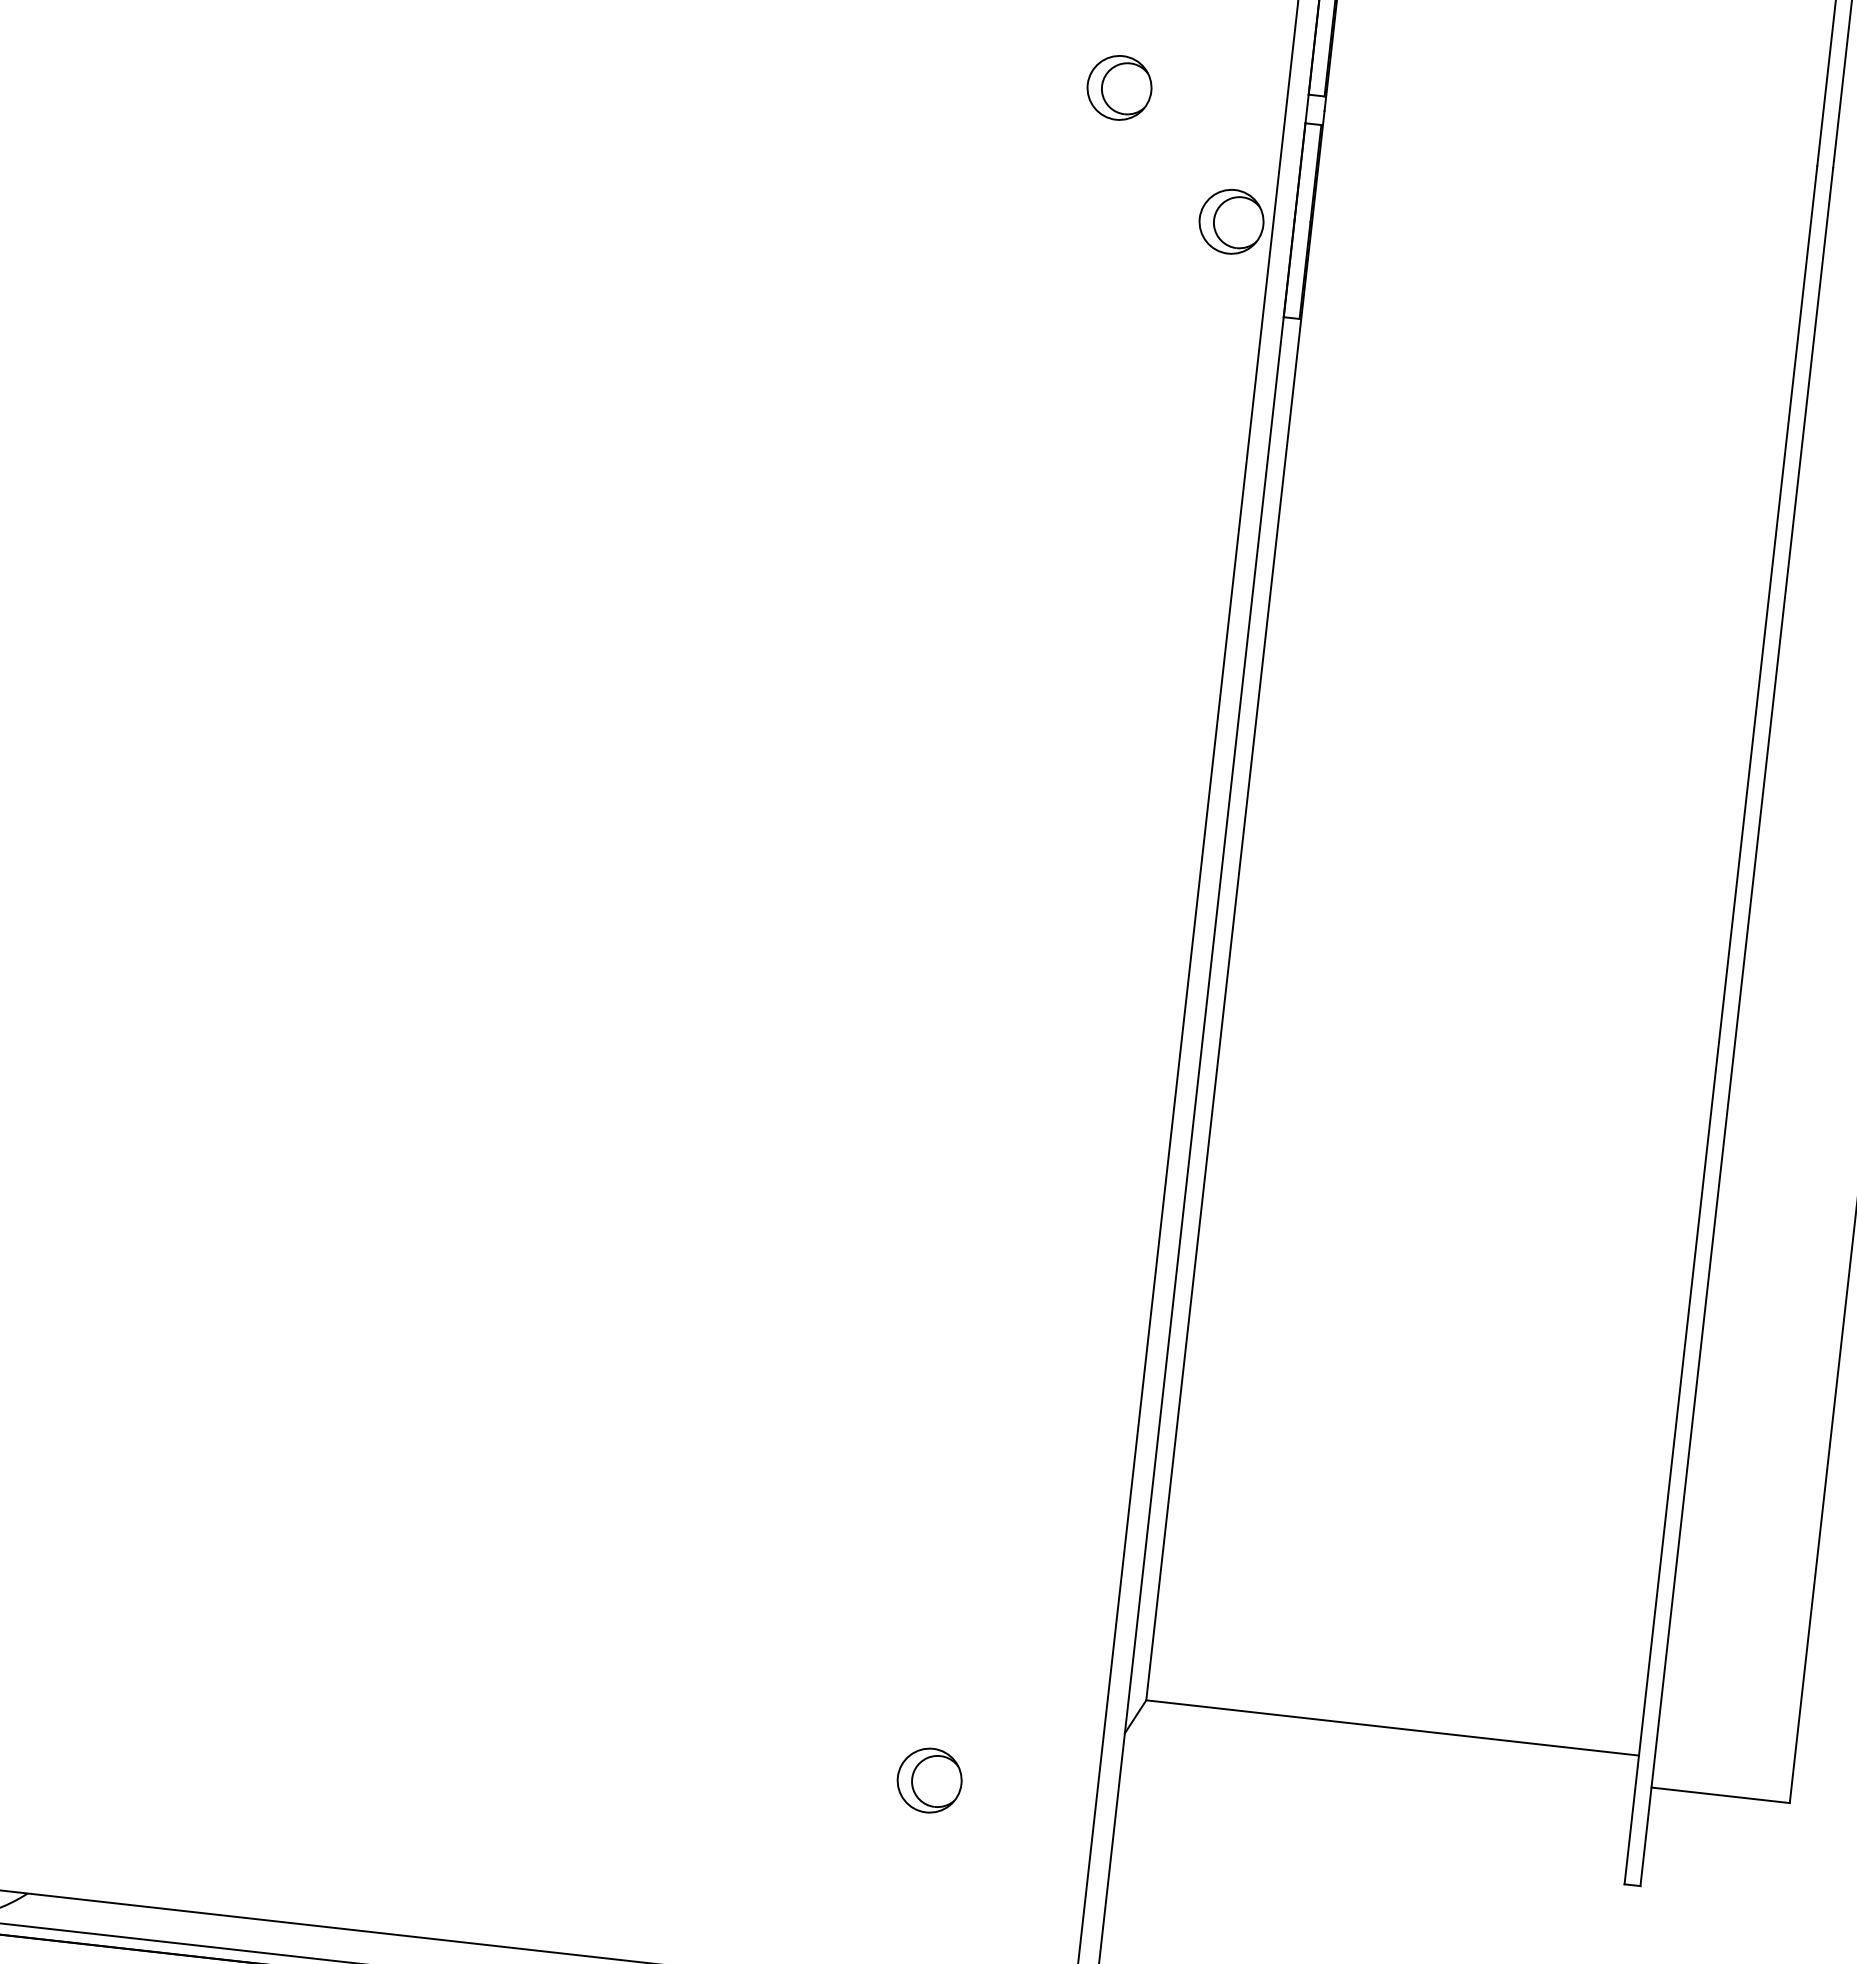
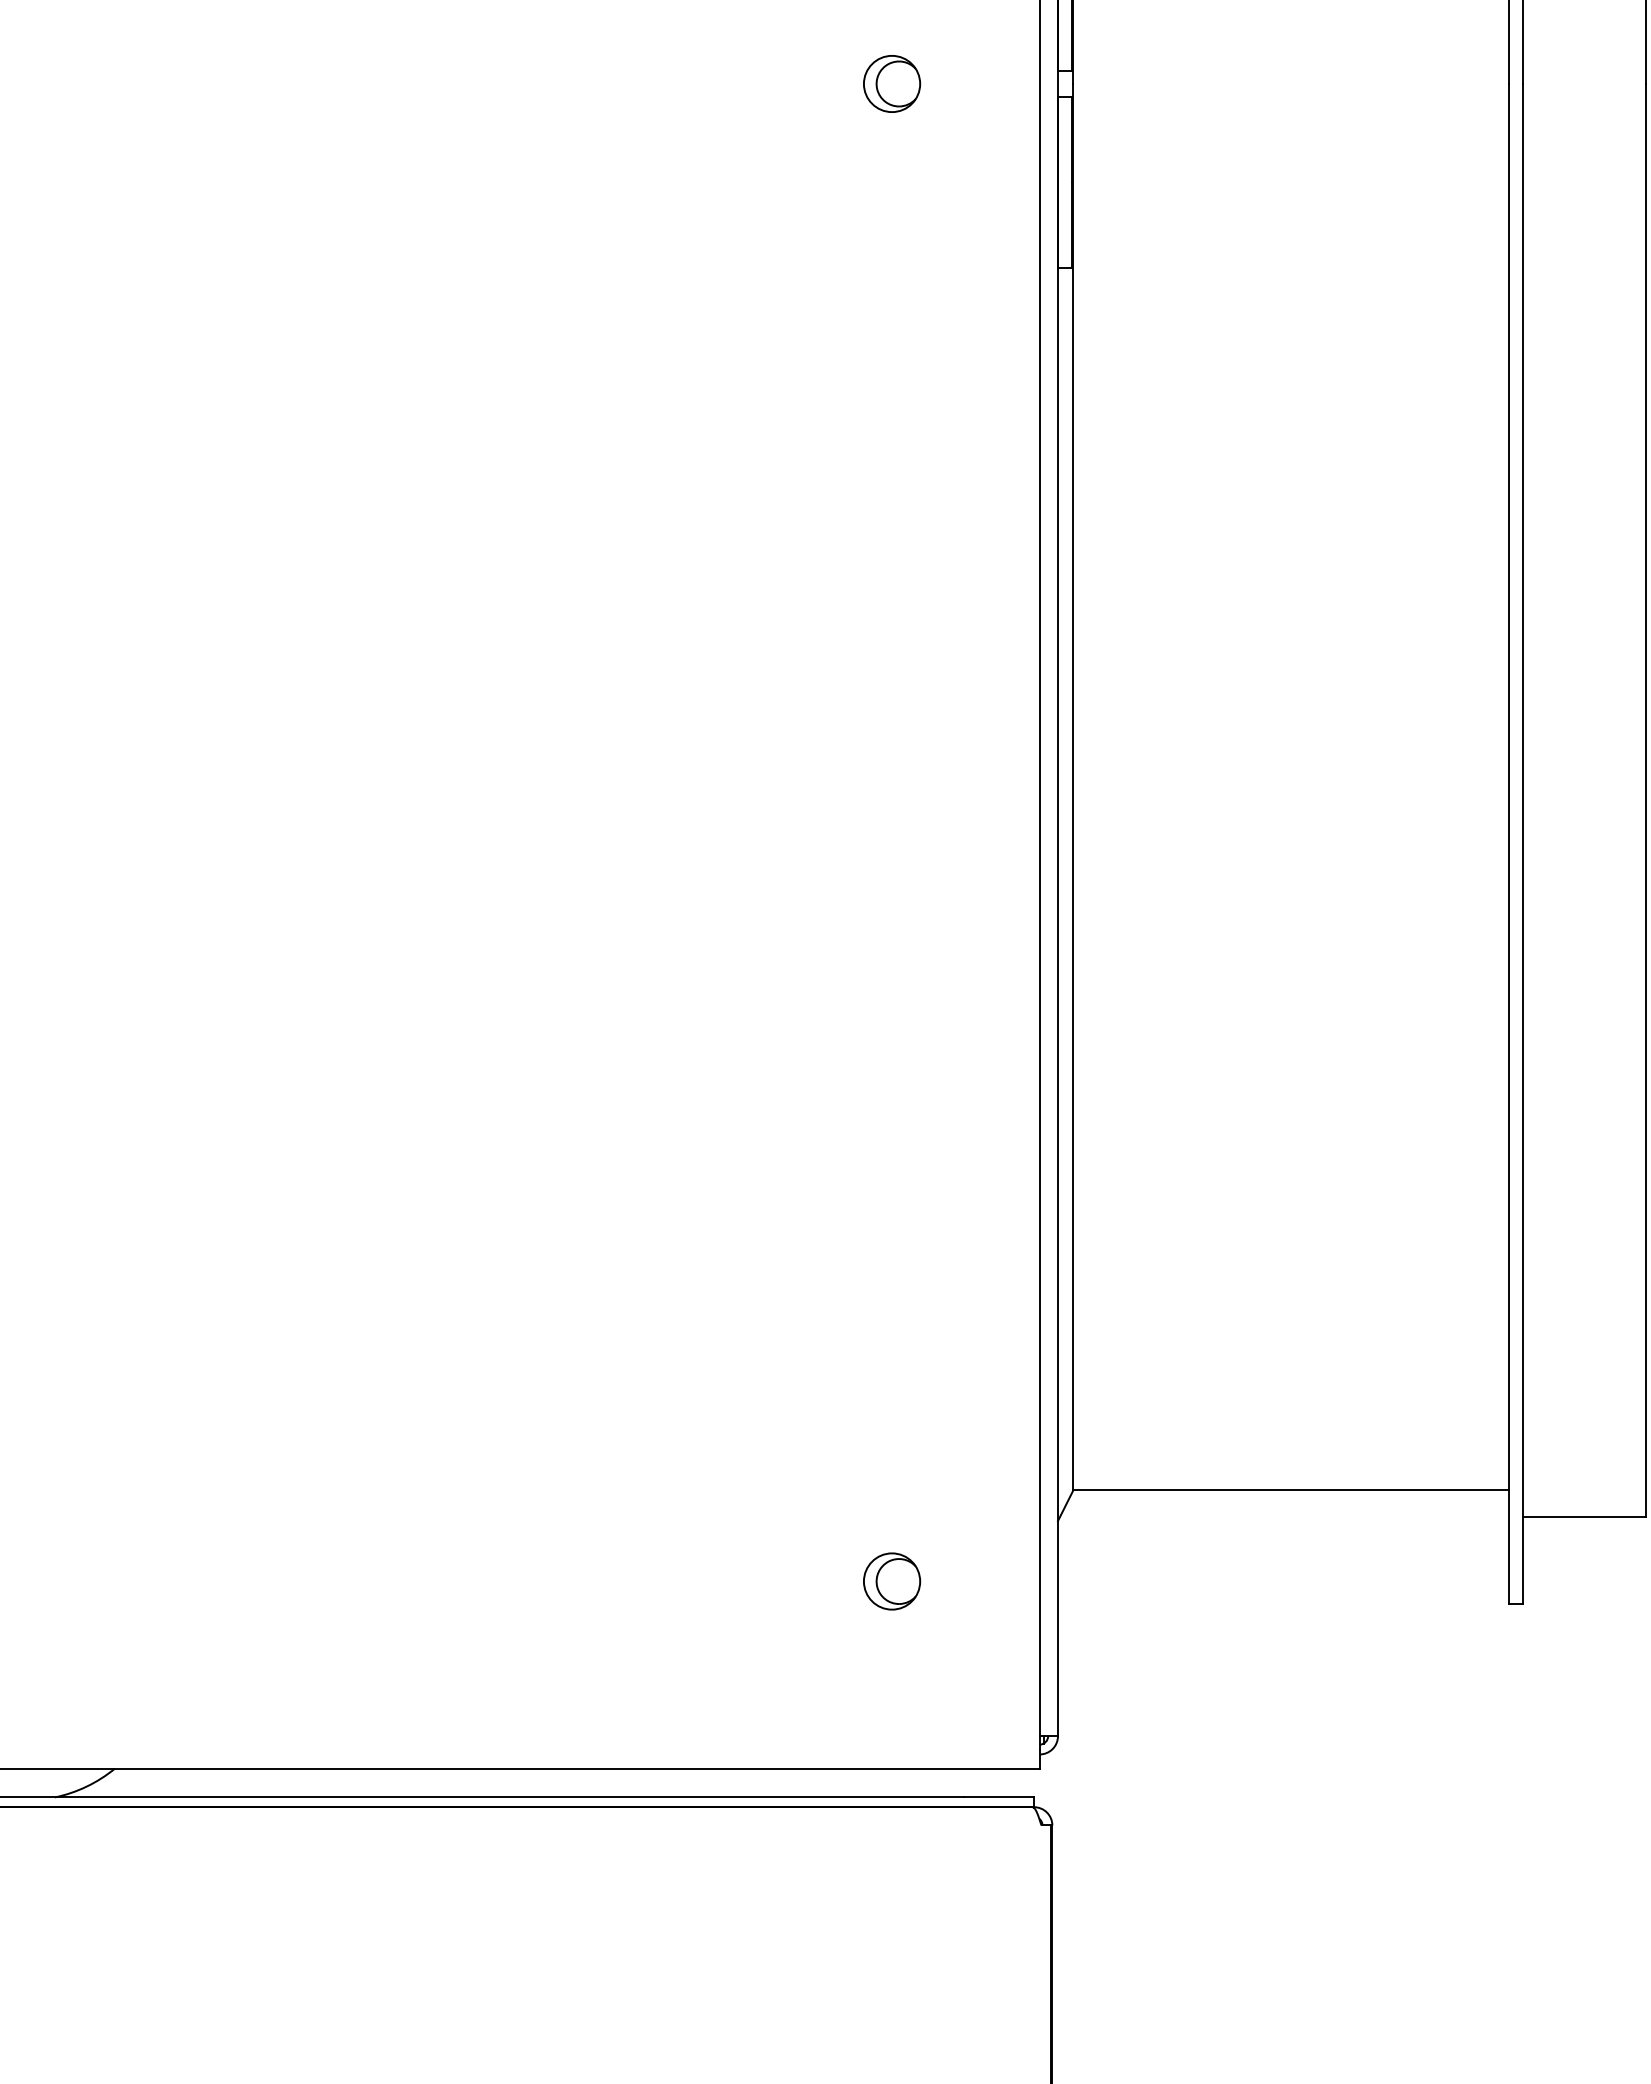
part: (1232, 221) -> (1003, 189), removed

